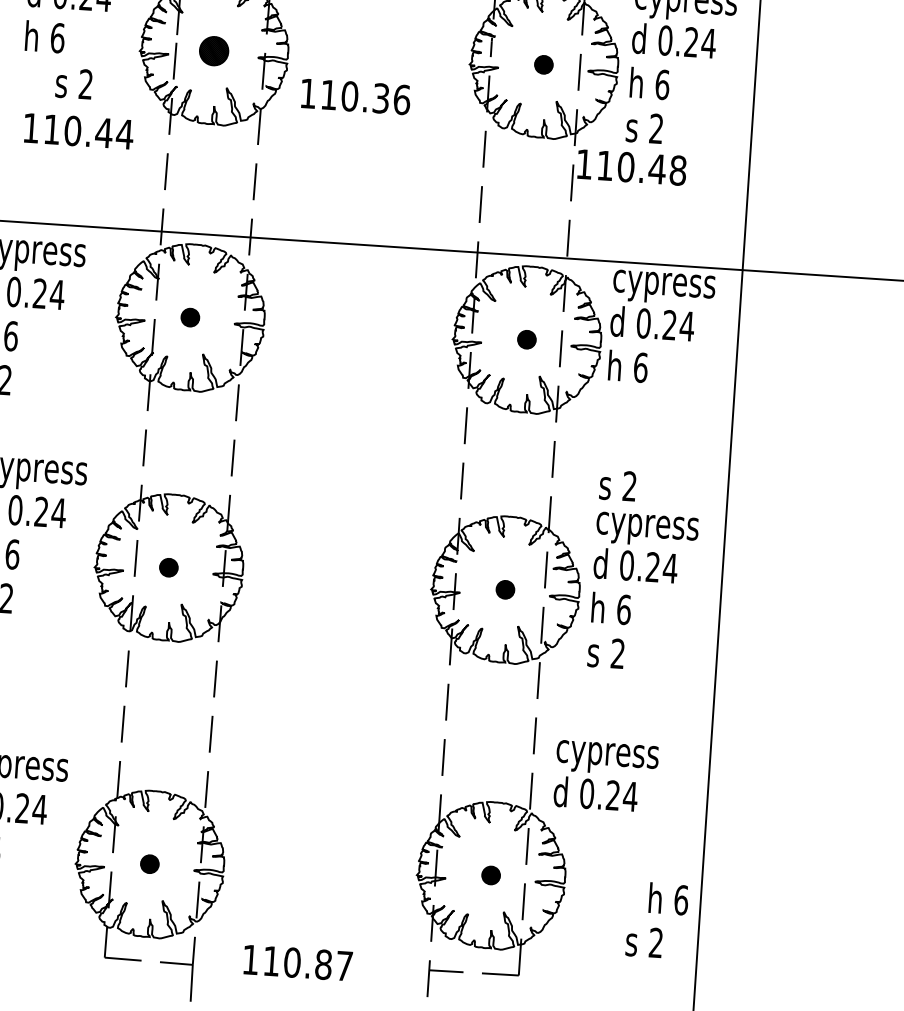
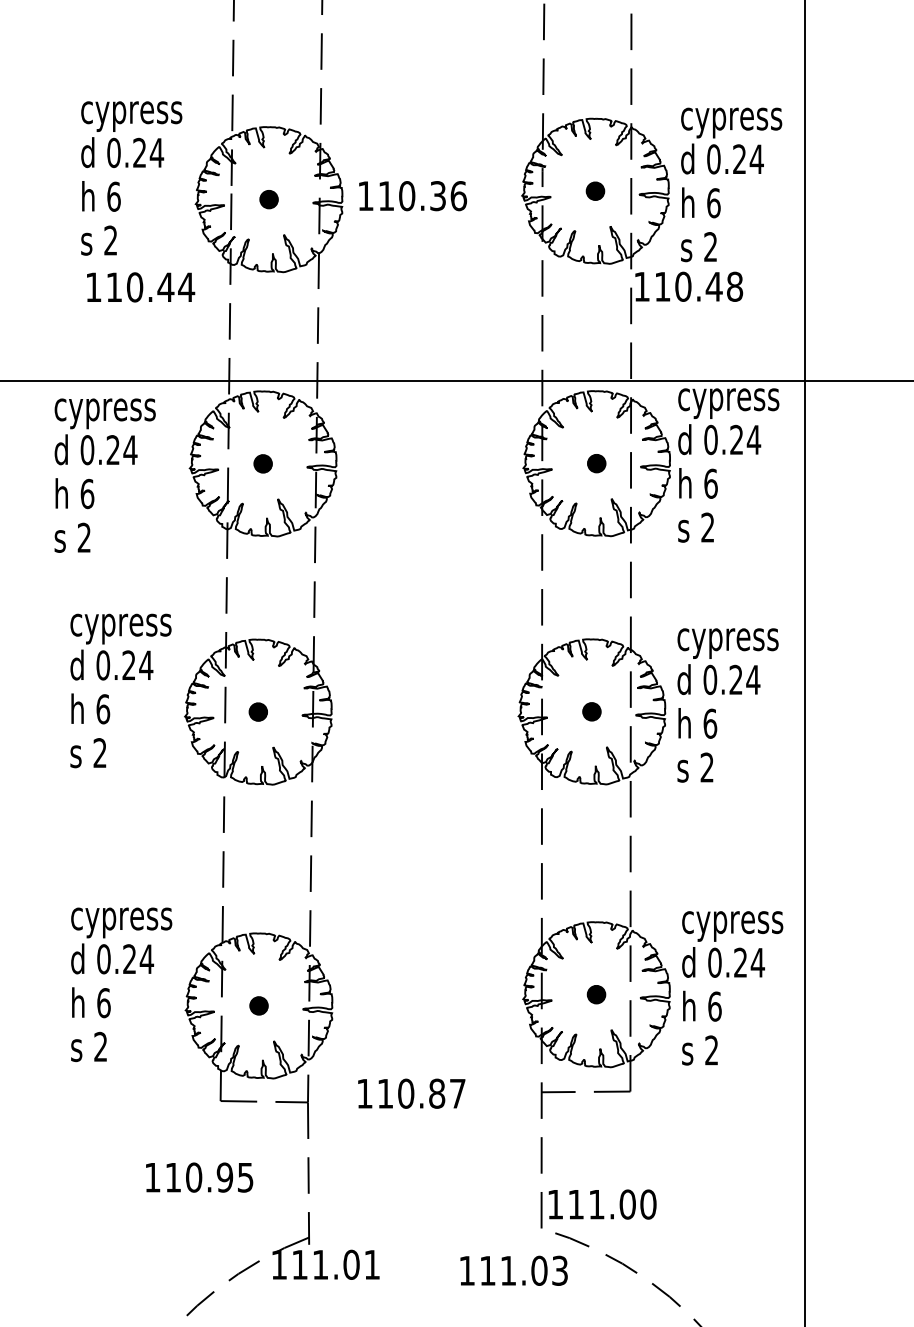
part: (213, 51) -> (268, 199), size x0.62
text: (73, 83) -> (98, 240), moved
text: (355, 97) -> (412, 196), moved
text: (617, 485) -> (695, 527), moved
text: (606, 776) -> (732, 944), moved
text: (668, 898) -> (702, 1005), moved
text: (643, 942) -> (699, 1050), moved

